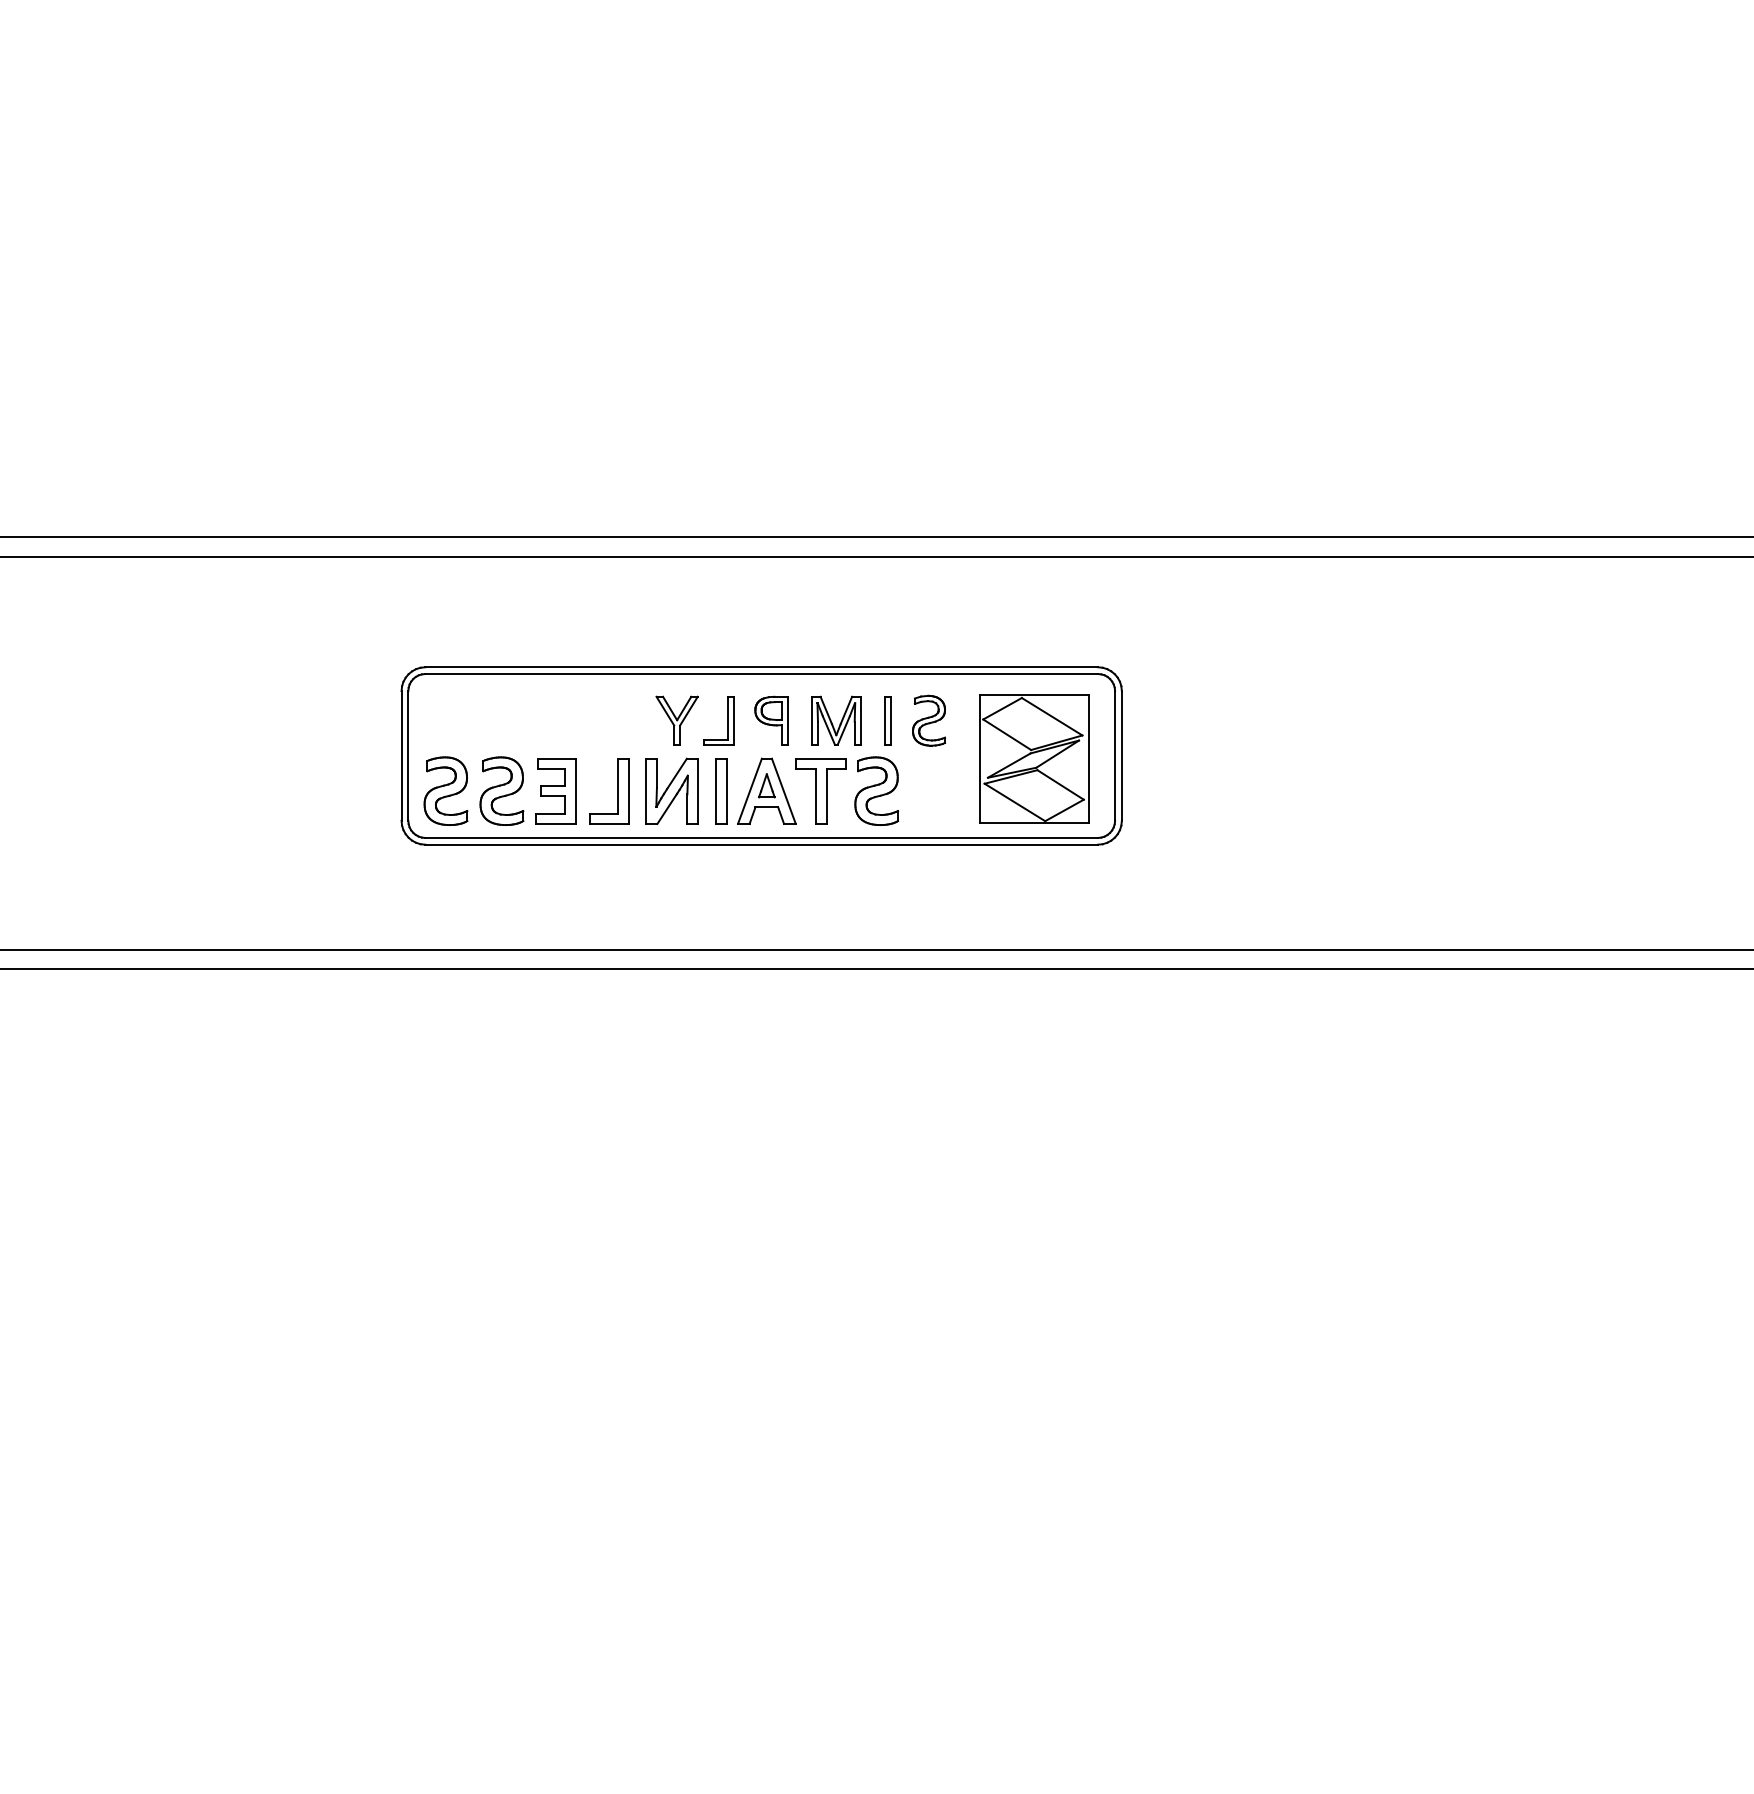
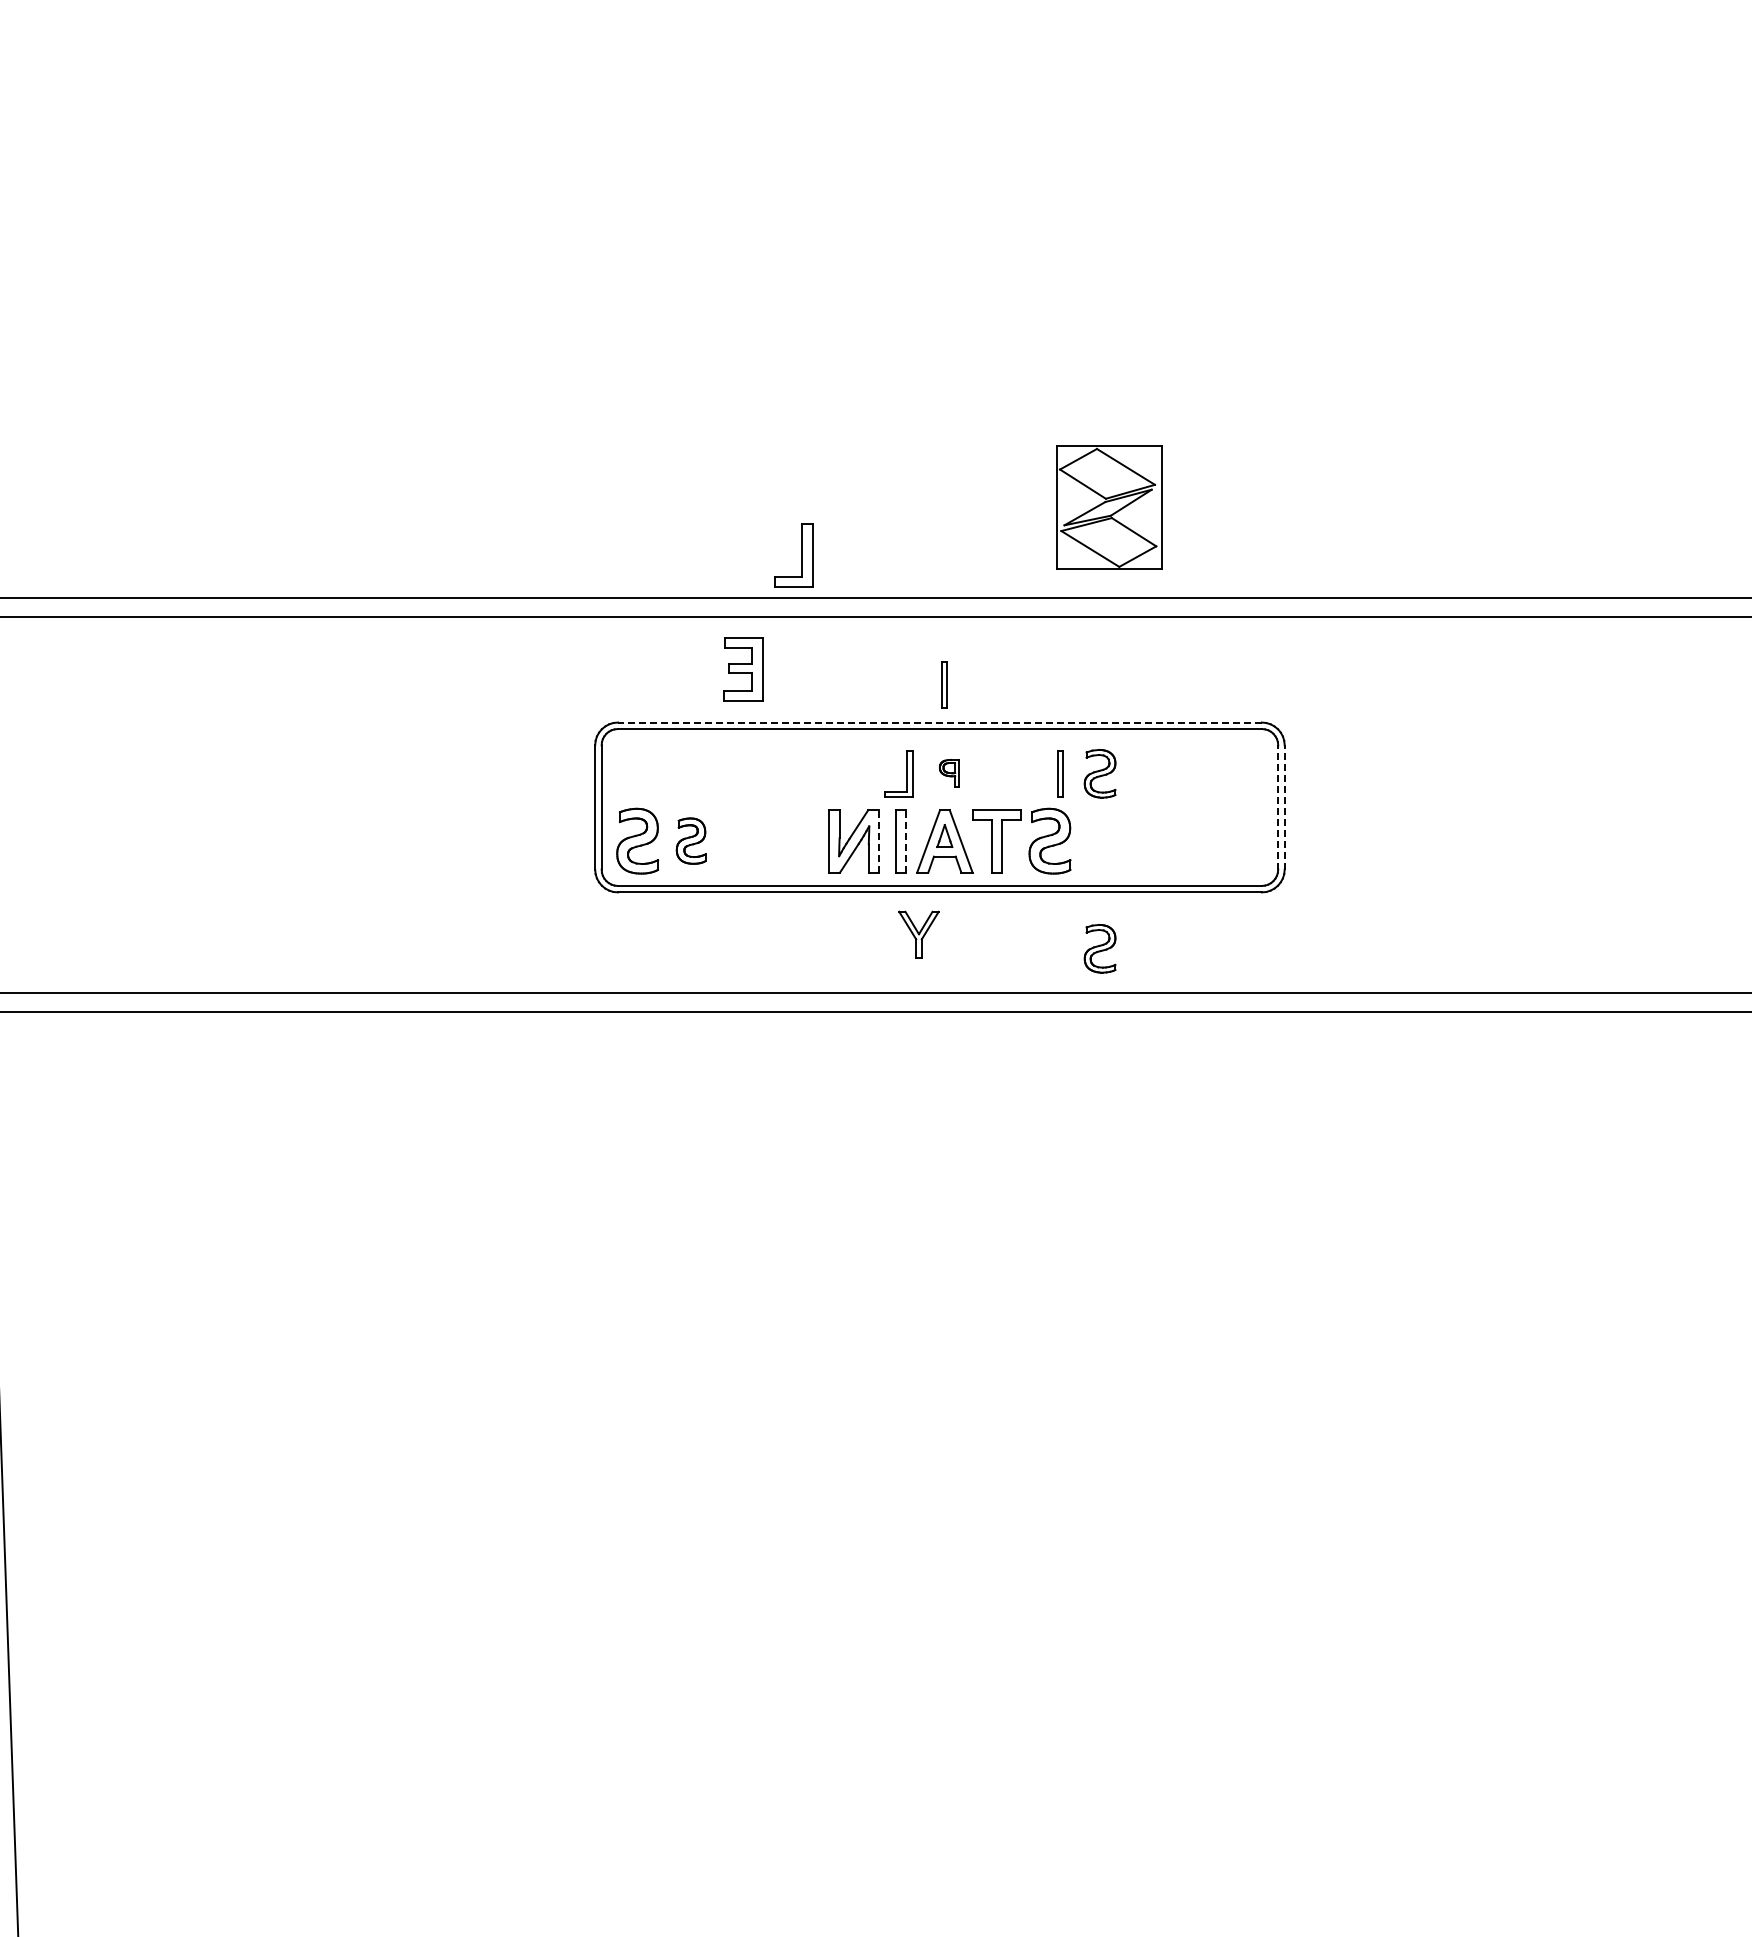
part: (766, 627) -> (944, 684), added
line: (761, 667) -> (939, 722), solid -> dashed
part: (676, 720) -> (918, 934), moved
part: (770, 720) -> (948, 773), size x0.6
part: (836, 720) -> (1011, 773), removed
line: (1115, 754) -> (1278, 806), solid -> dashed
line: (1121, 754) -> (1284, 806), solid -> dashed
part: (1034, 759) -> (1109, 507), moved
part: (501, 790) -> (690, 840), size x0.7
line: (698, 790) -> (879, 840), solid -> dashed
line: (726, 790) -> (906, 840), solid -> dashed
part: (556, 791) -> (743, 669), moved
part: (617, 791) -> (801, 555), moved
part: (928, 903) -> (1099, 948), added

